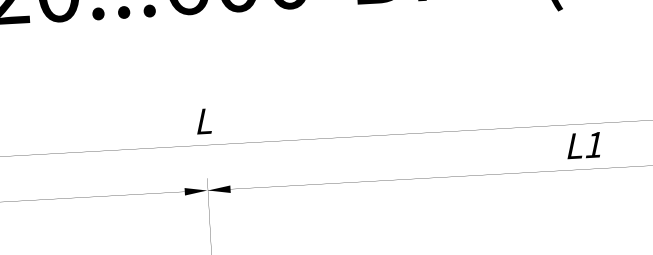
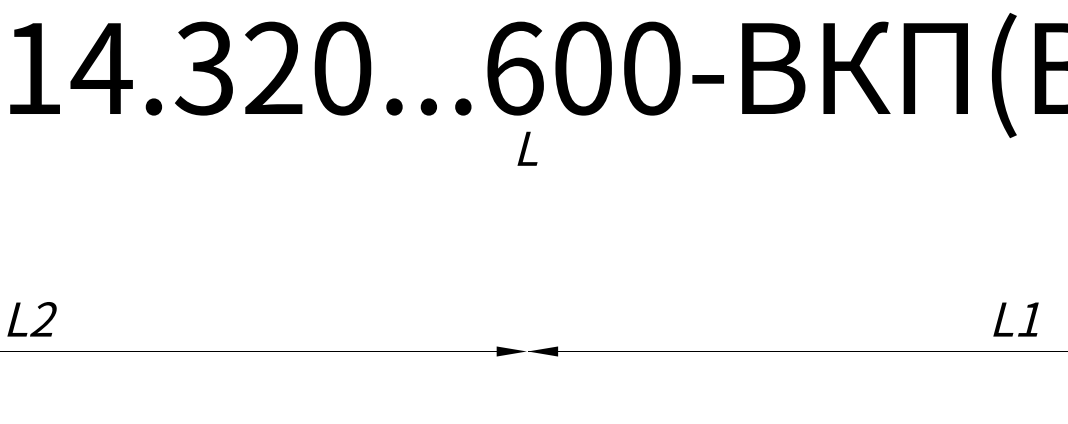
text: (203, 121) -> (527, 148), moved
text: (583, 145) -> (1015, 319), moved

